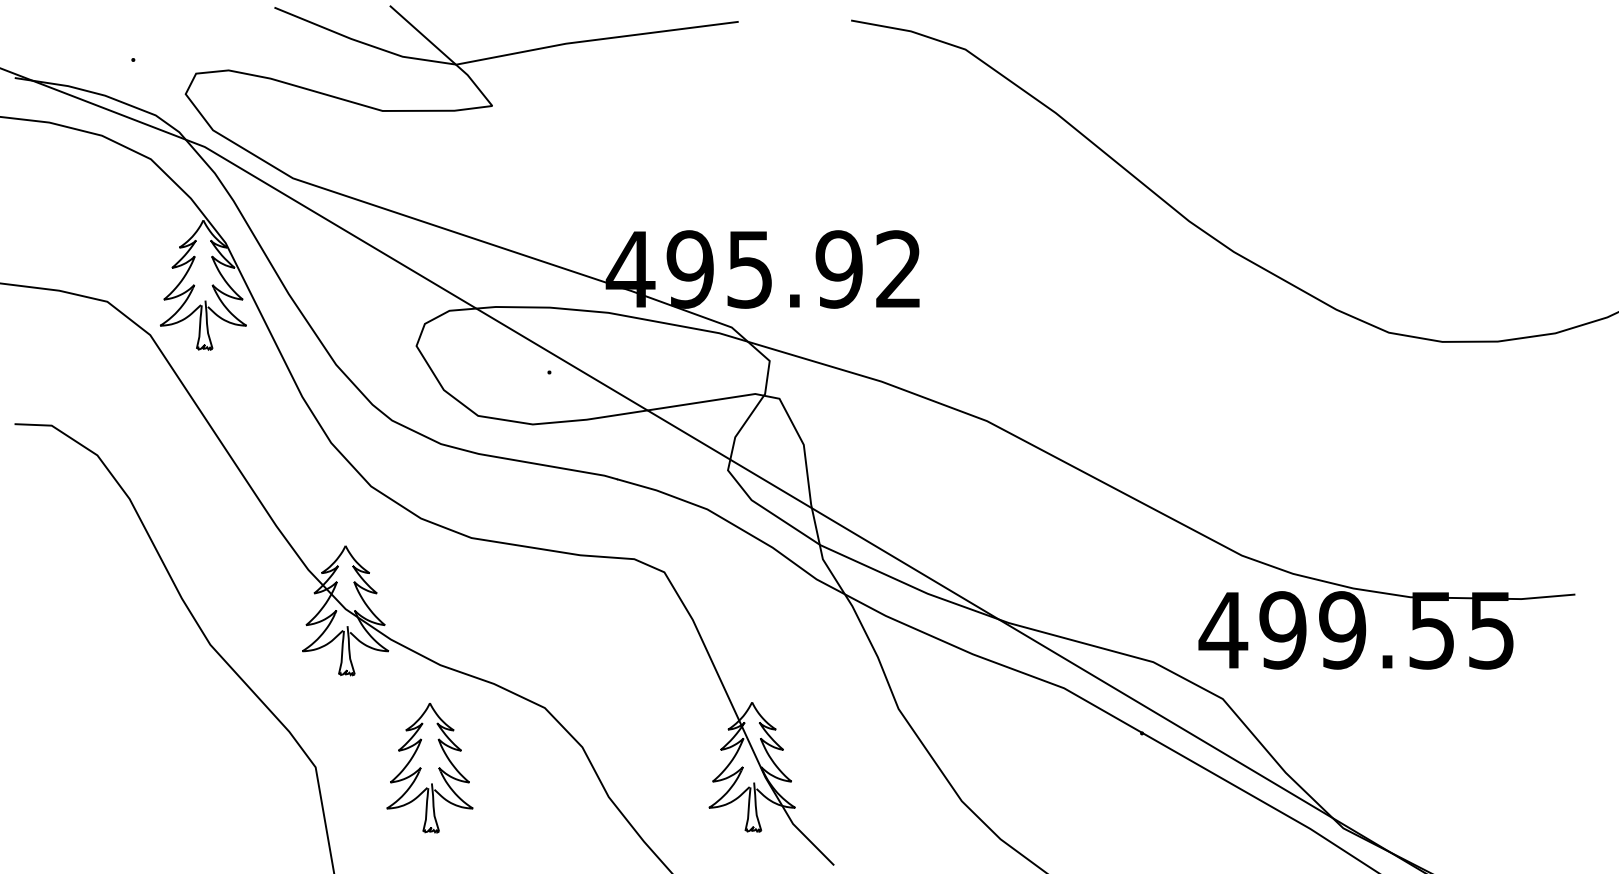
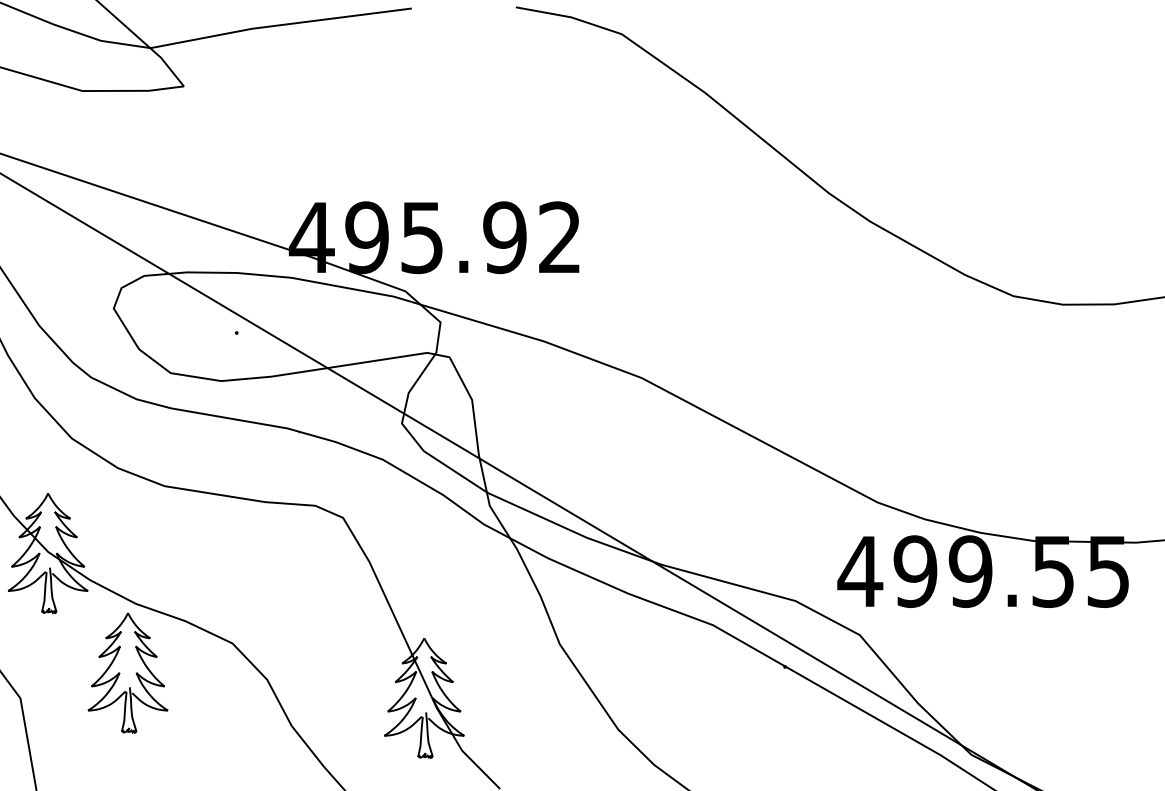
part: (429, 768) -> (127, 673), moved

